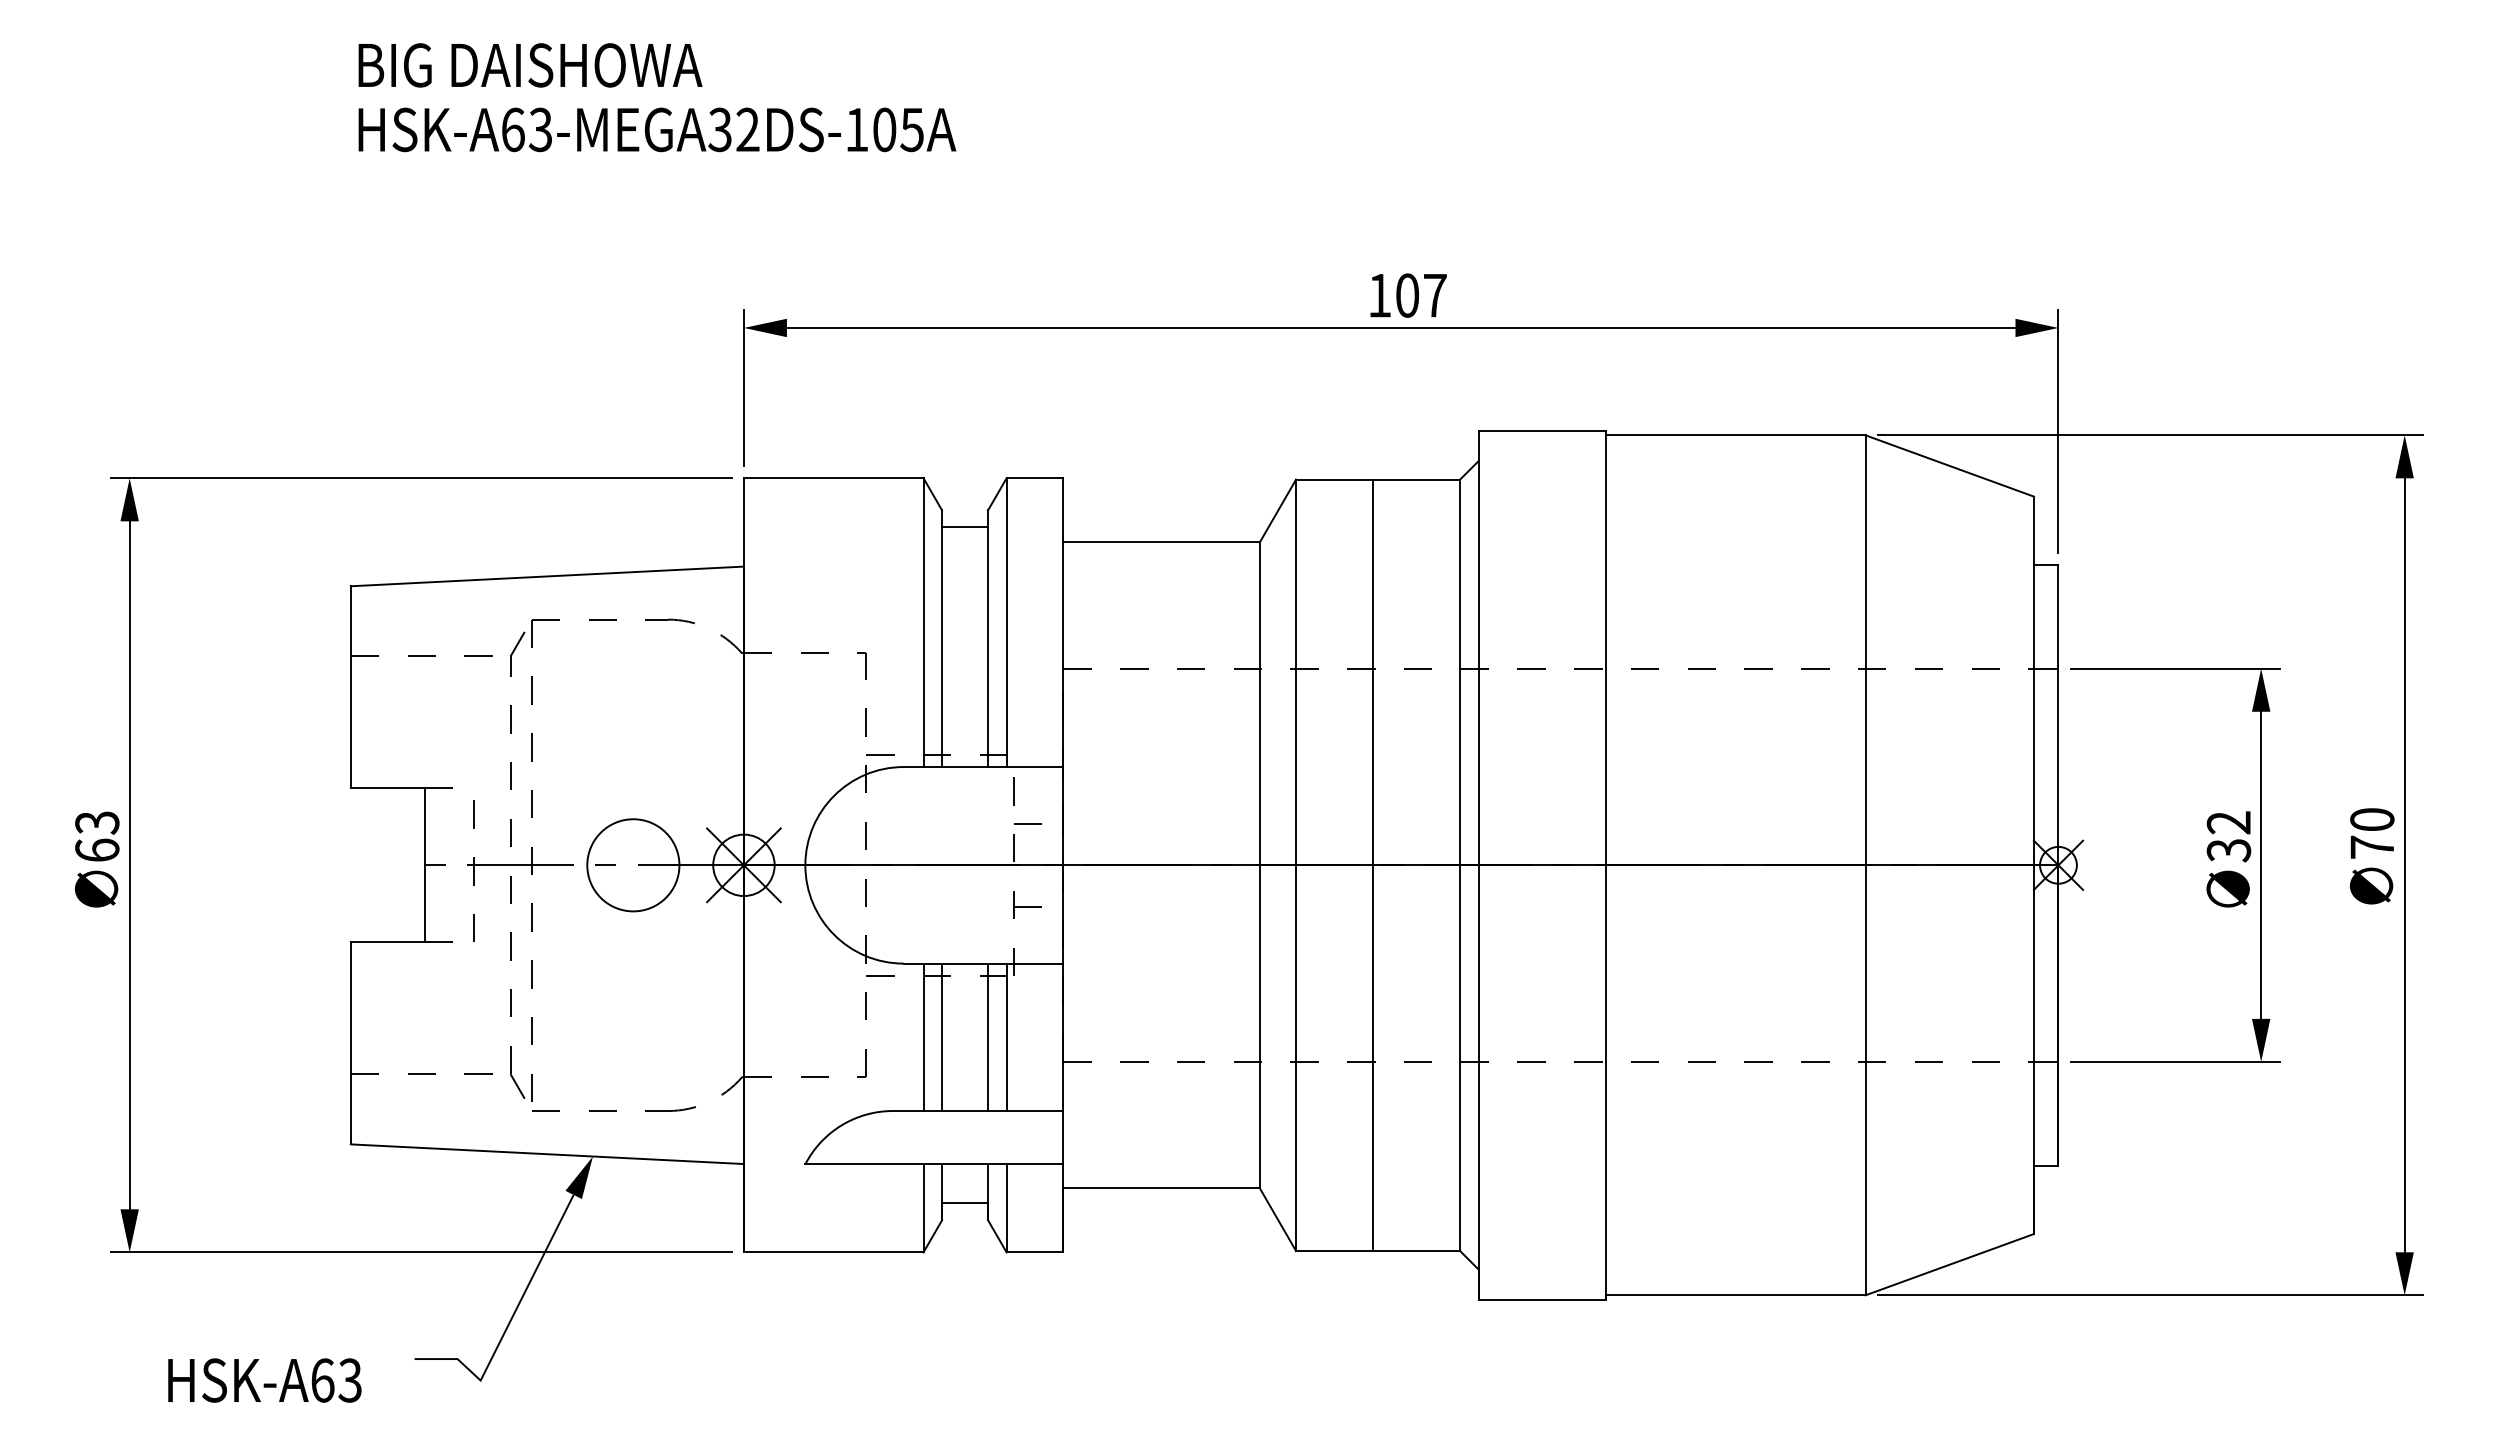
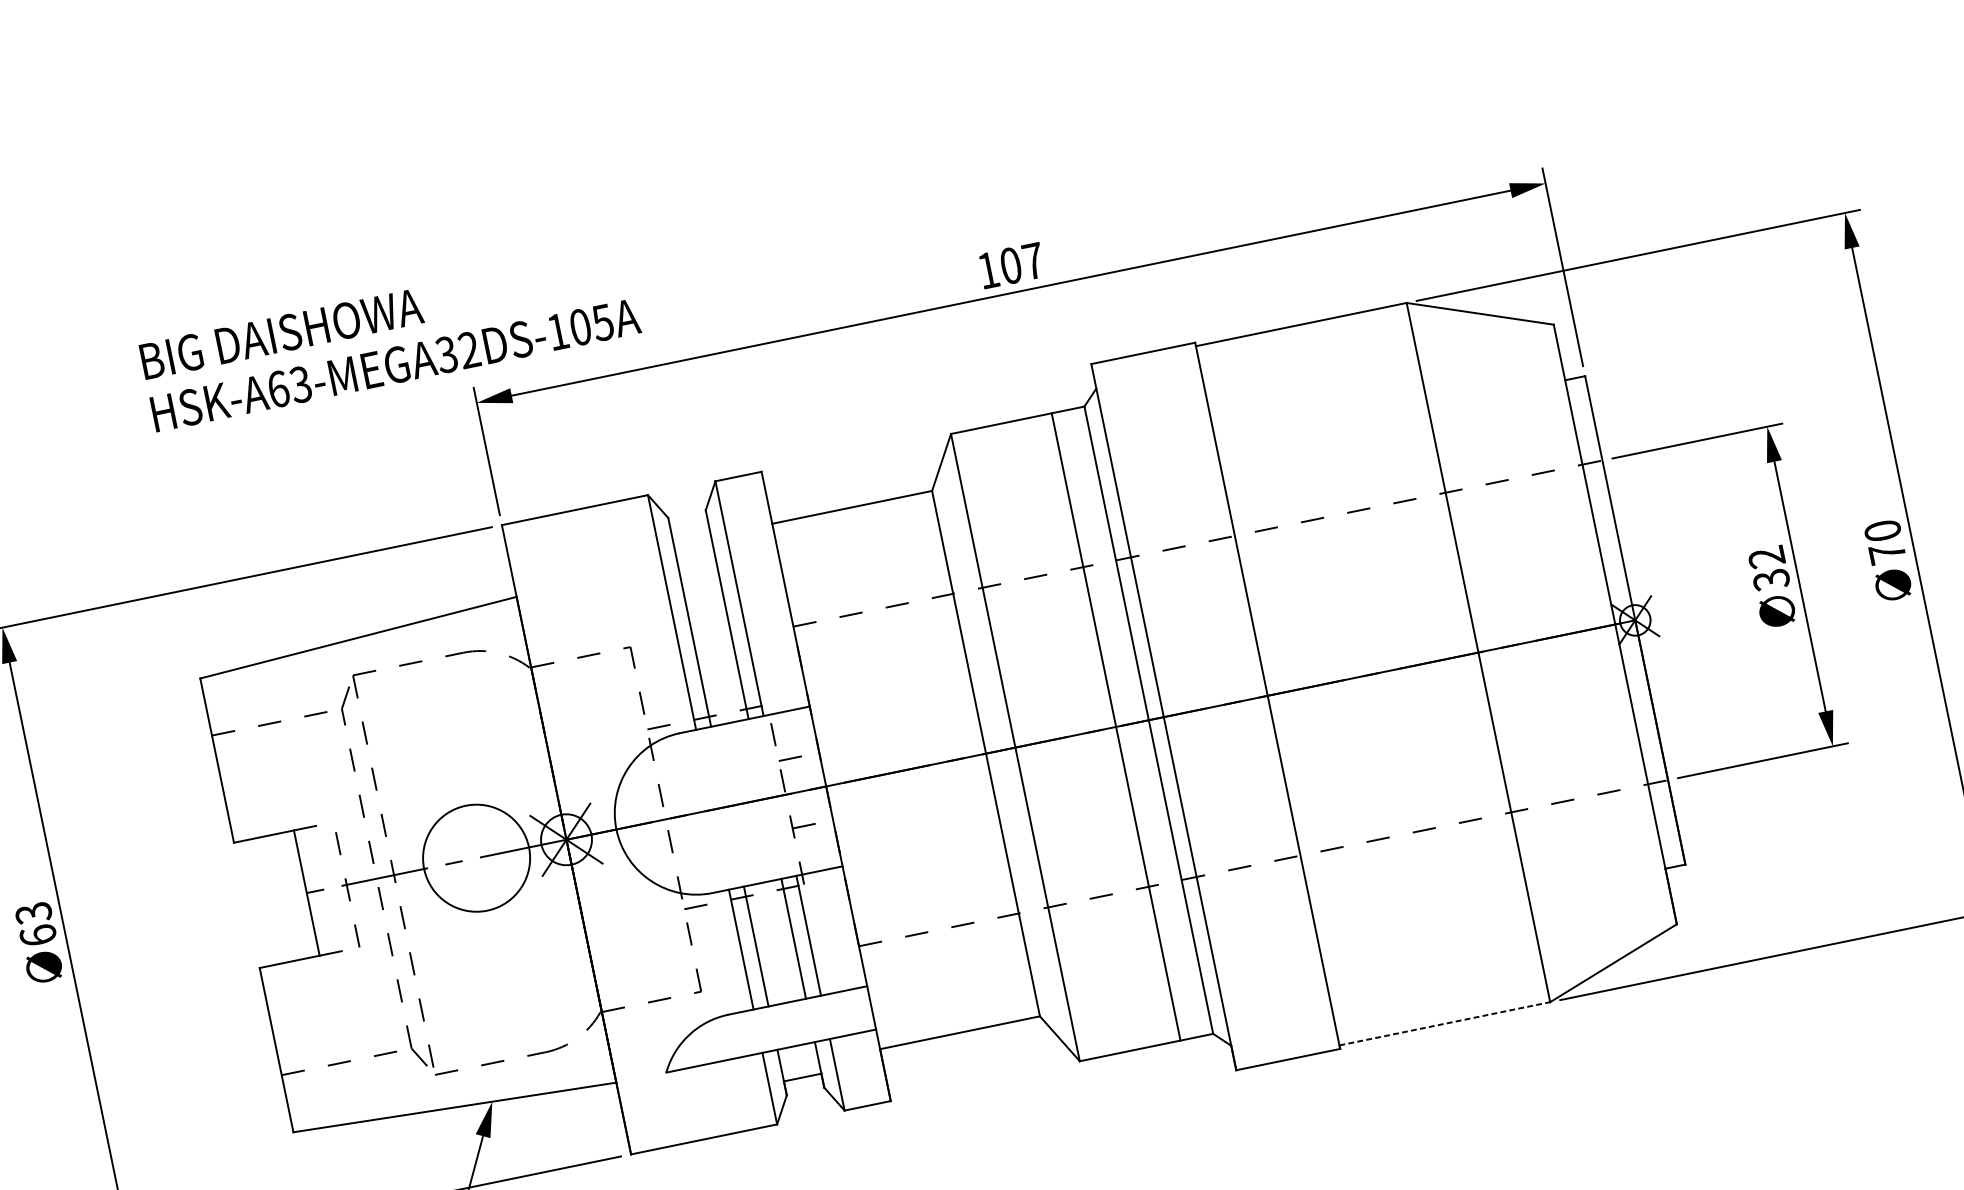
text: (657, 97) -> (390, 338), moved
line: (965, 527) -> (690, 528), removed
circle: (633, 865) -> (476, 858), size x1.4
line: (1372, 865) -> (1115, 727), moved
line: (1735, 1295) -> (1444, 1024), solid -> dashed

